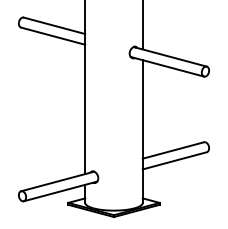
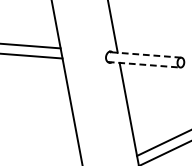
line: (170, 56) -> (145, 54), solid -> dashed
line: (167, 66) -> (144, 64), solid -> dashed

